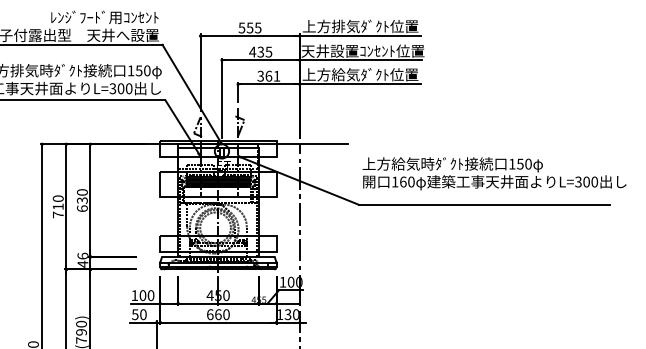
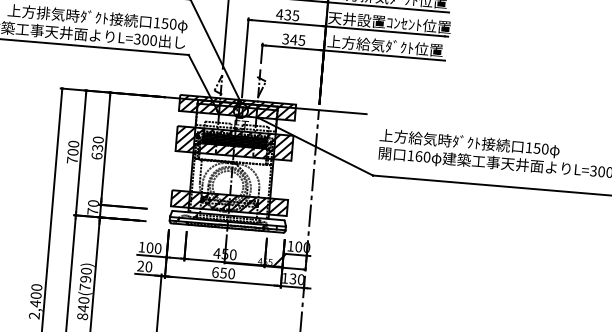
text: (272, 75) -> (297, 39), 361 -> 345
hatch: (218, 148) -> (237, 107), added
hatch: (218, 184) -> (234, 143), added
text: (57, 206) -> (72, 151), 710 -> 700
hatch: (218, 244) -> (229, 203), added
text: (82, 259) -> (92, 206), 46 -> 70
text: (134, 314) -> (140, 265), 50 -> 20
text: (218, 314) -> (223, 273), 660 -> 650

